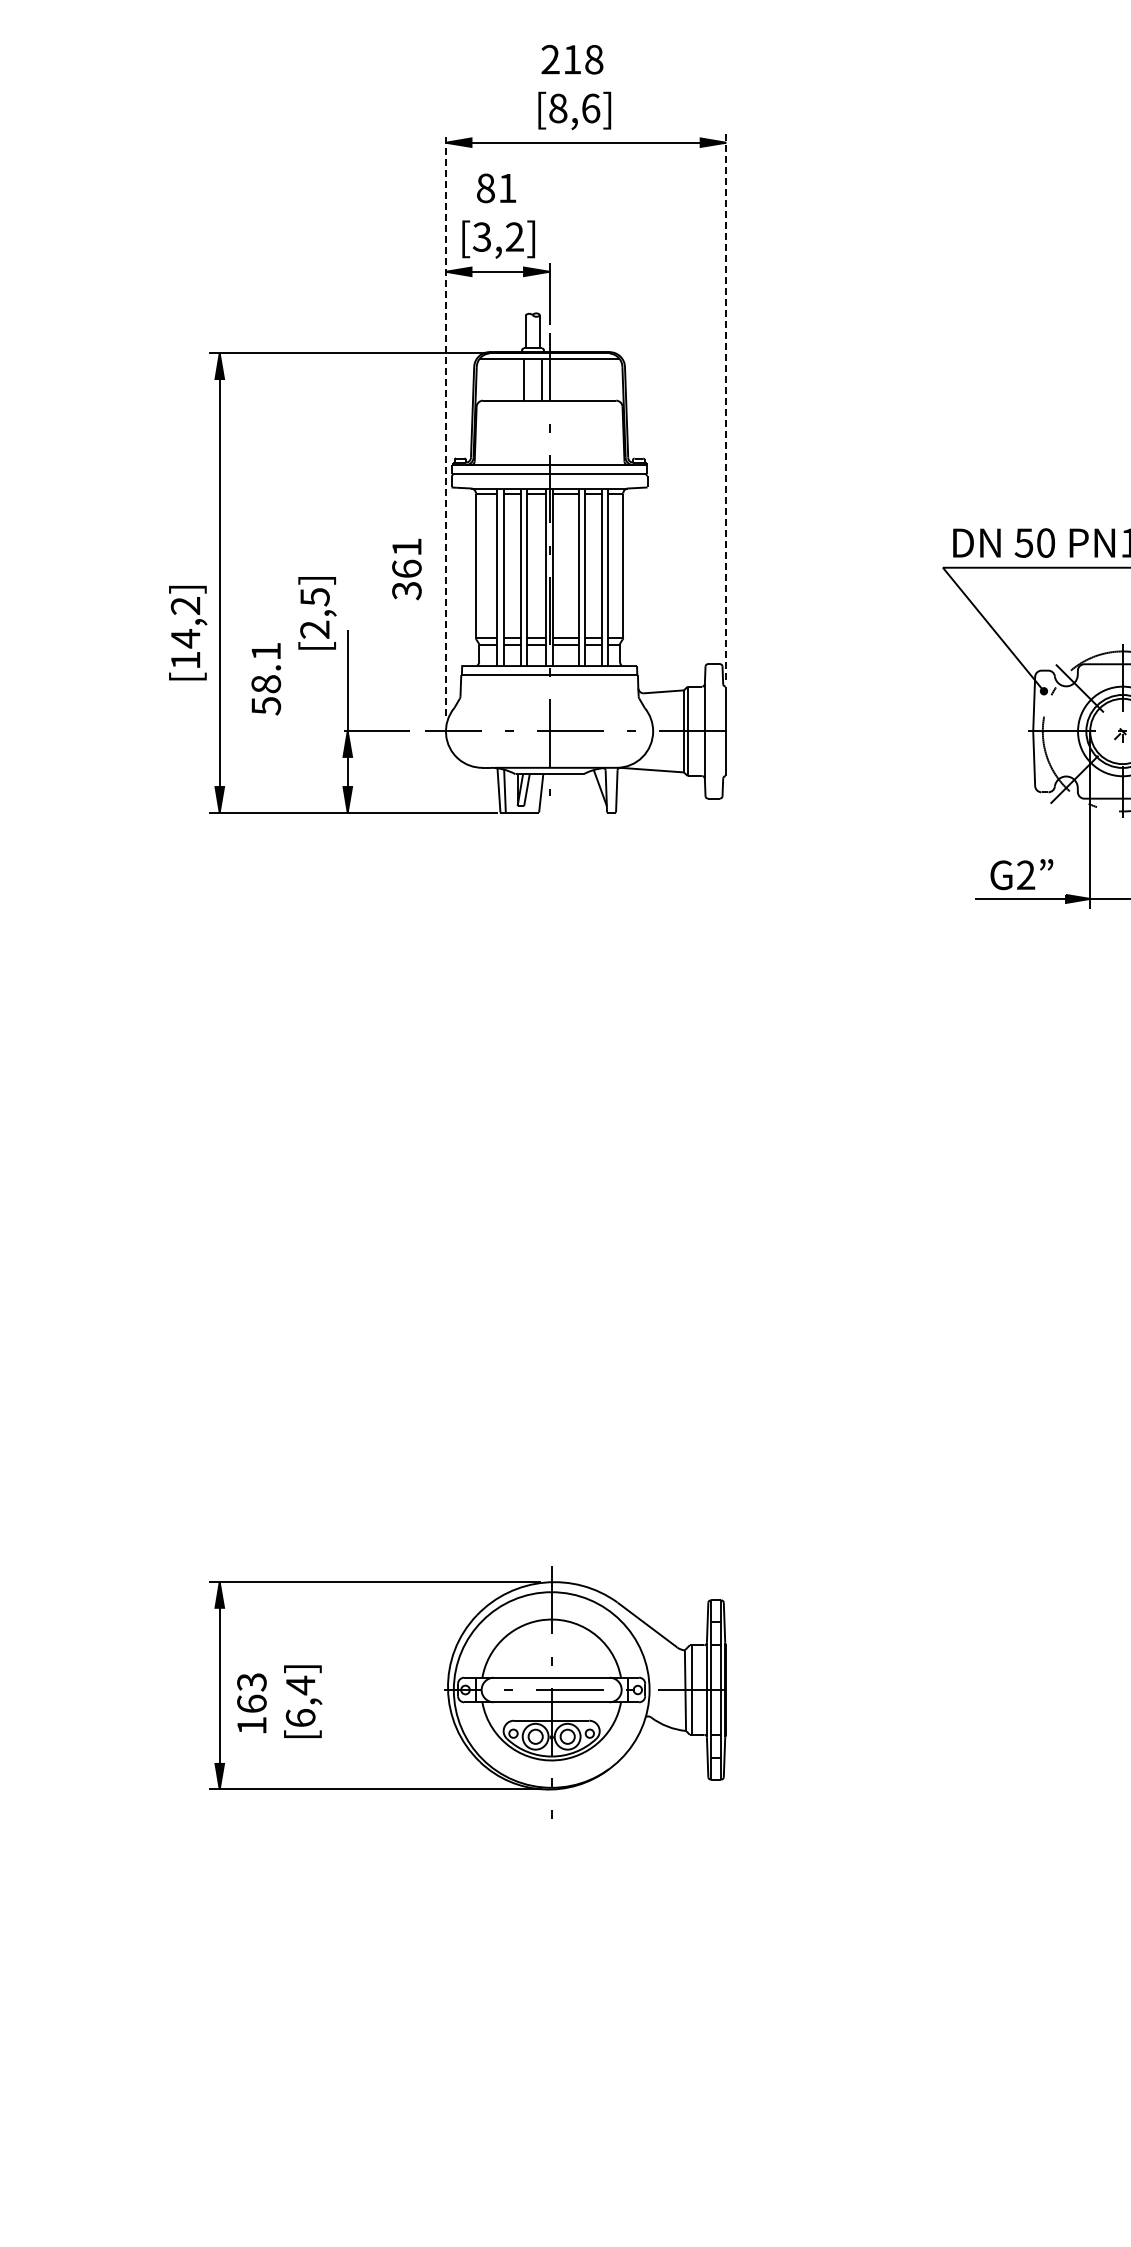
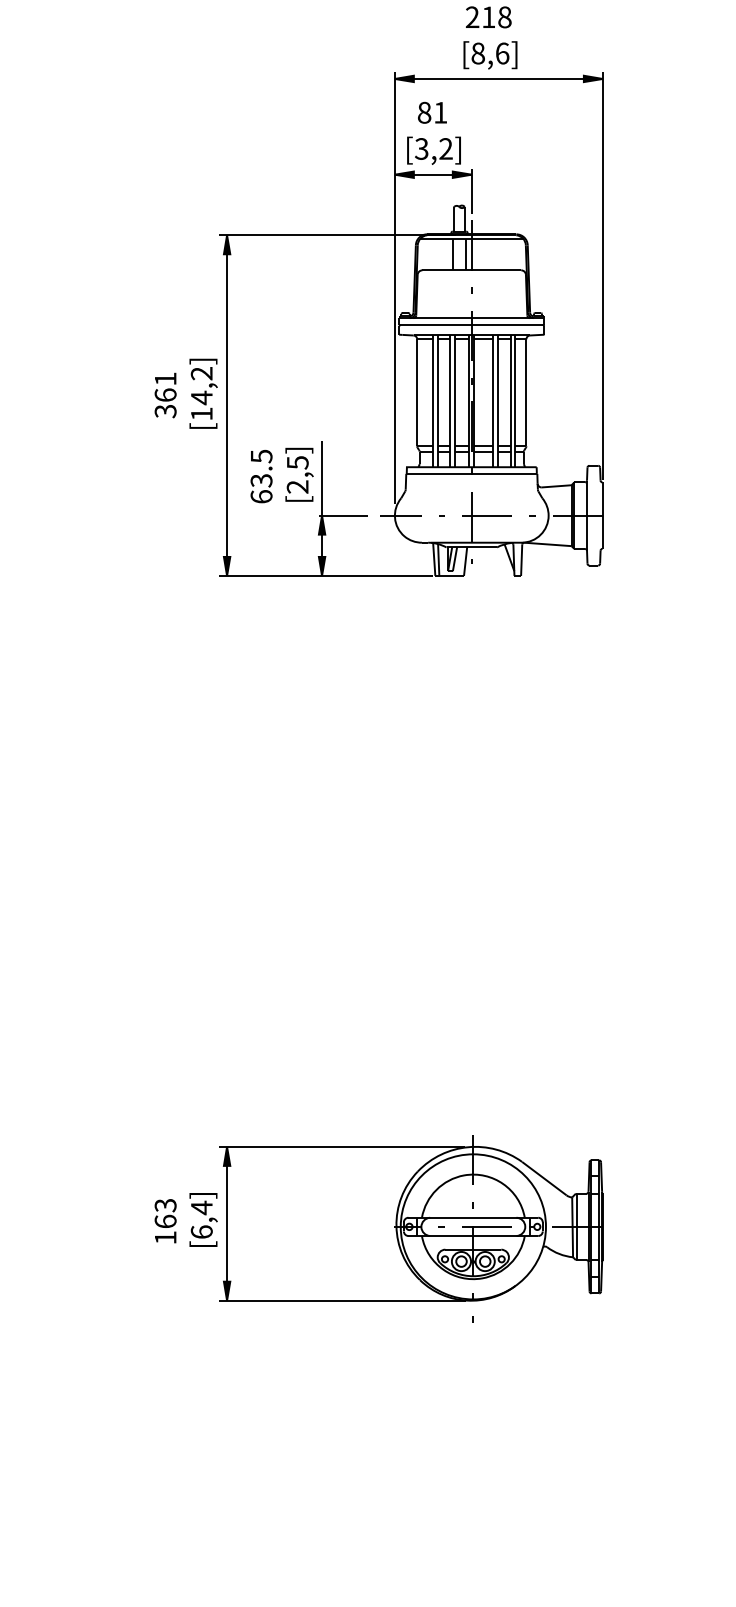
line: (726, 408) -> (603, 276), dashed -> solid
line: (445, 424) -> (394, 288), dashed -> solid
text: (406, 569) -> (165, 395), moved
text: (317, 613) -> (299, 474), moved
text: (188, 632) -> (203, 393), moved
text: (266, 678) -> (261, 476), 58.1 -> 63.5
text: (279, 1701) -> (186, 1219), moved

